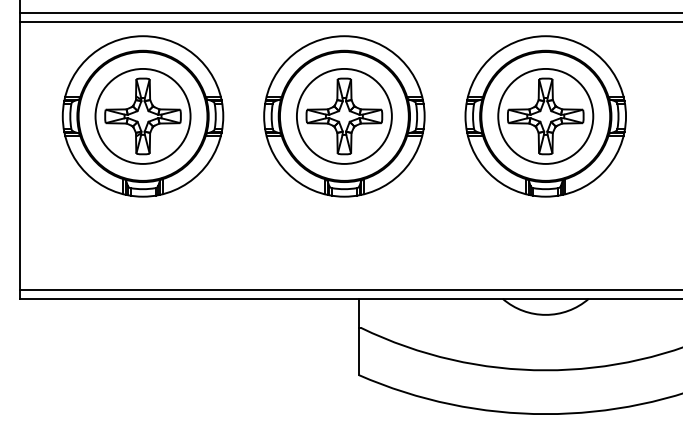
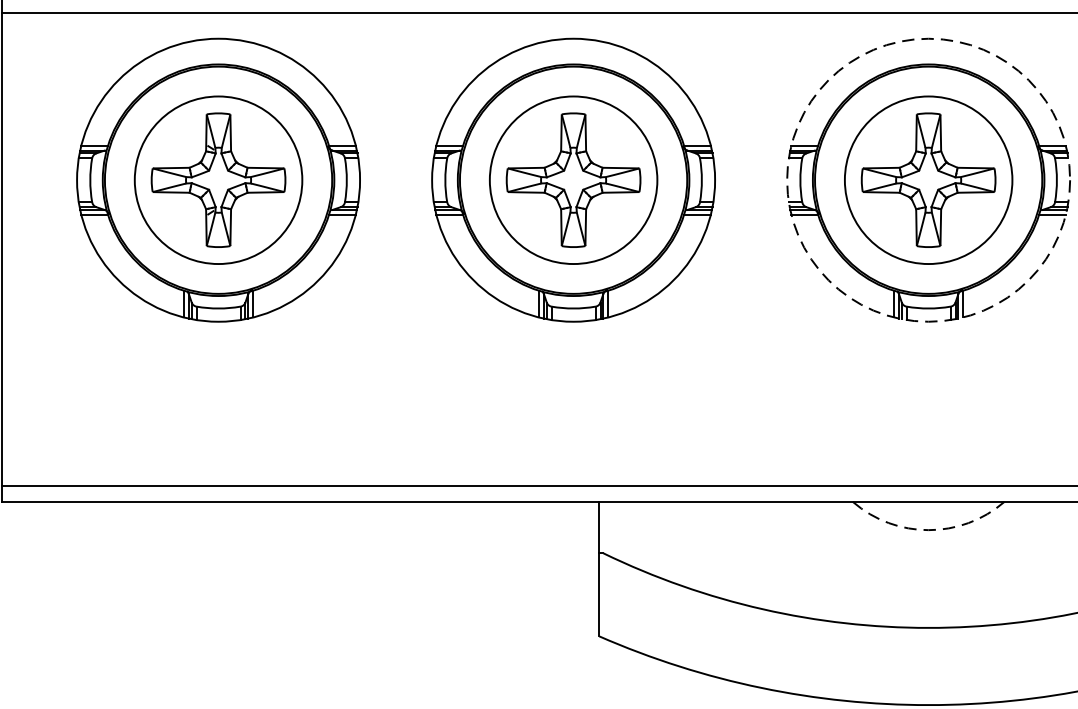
circle: (545, 116) -> (928, 180), solid -> dashed
arc: (545, 314) -> (928, 529), solid -> dashed

